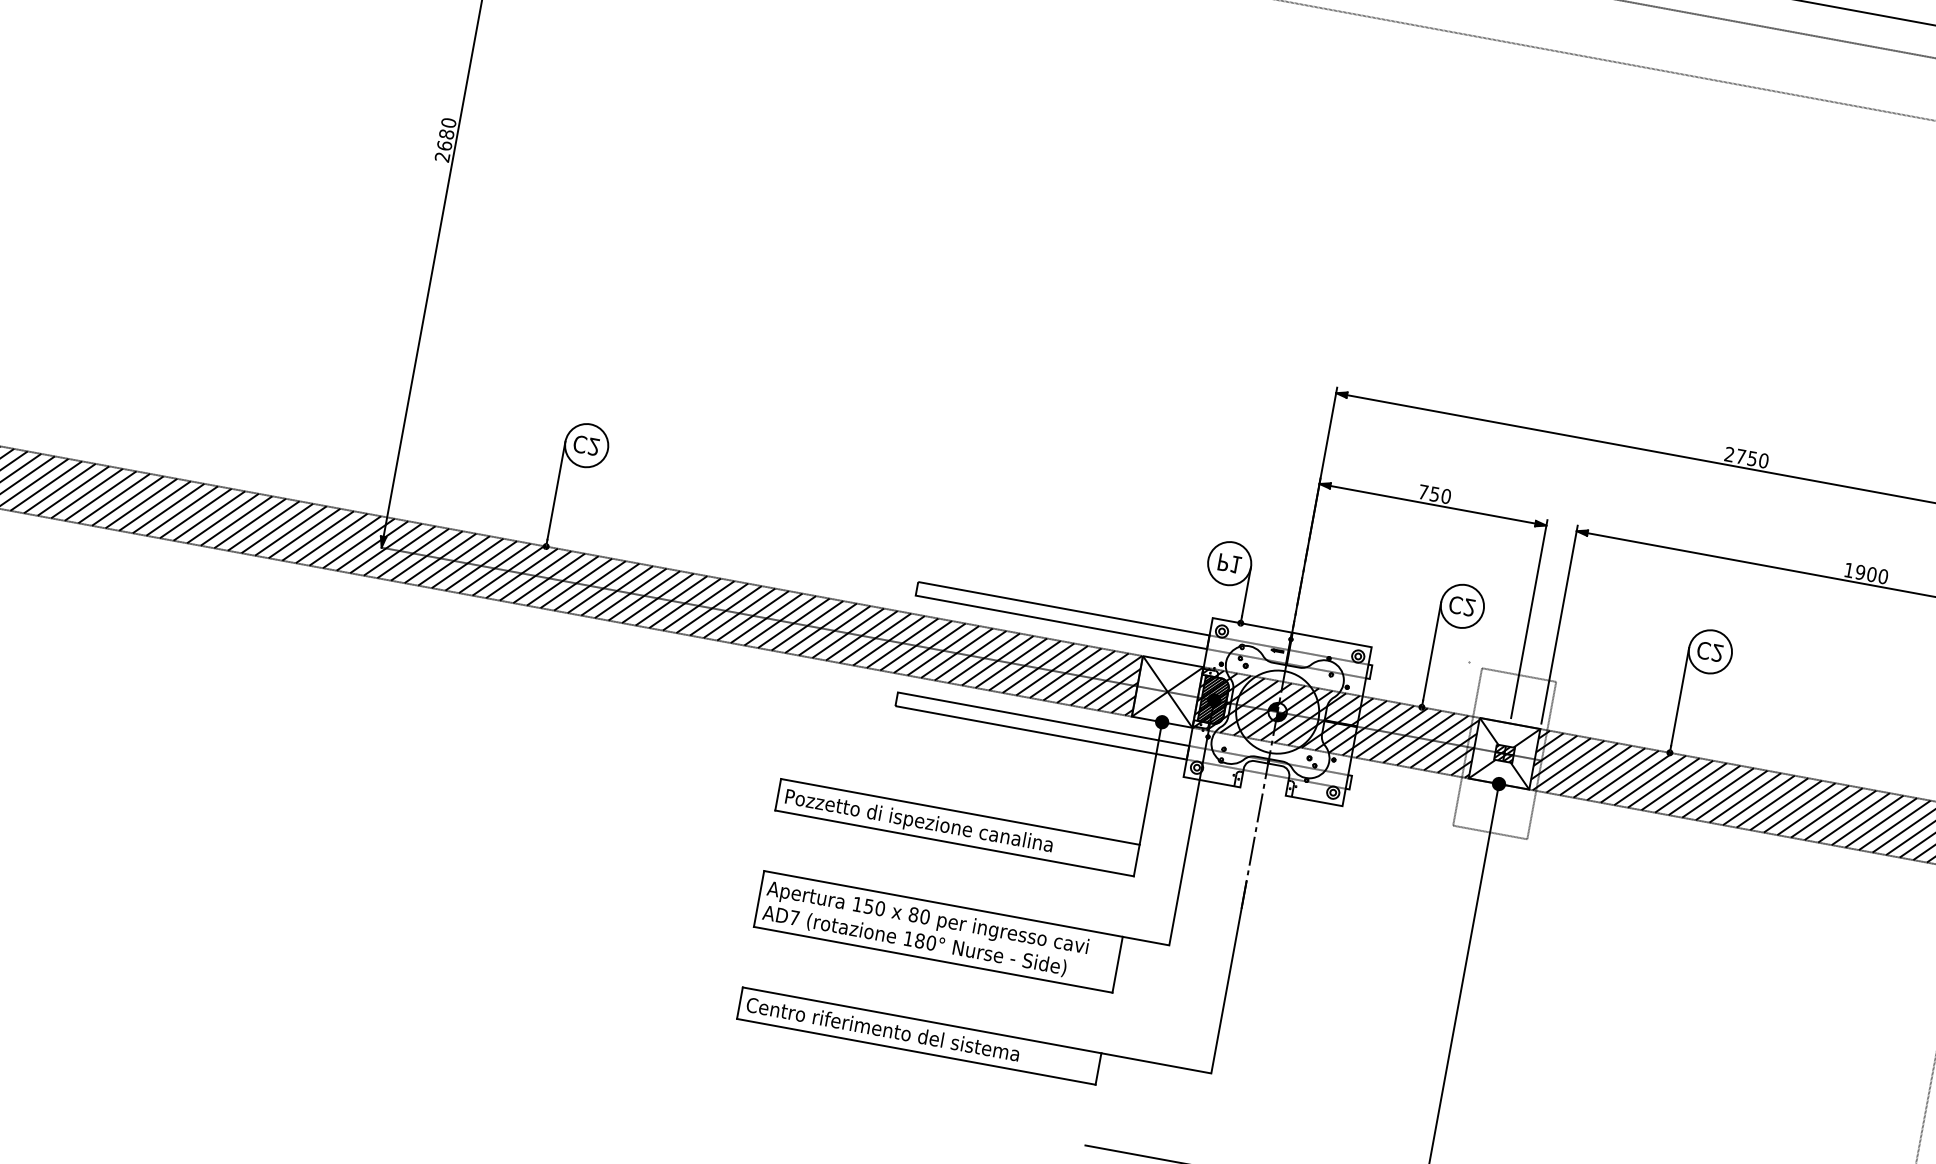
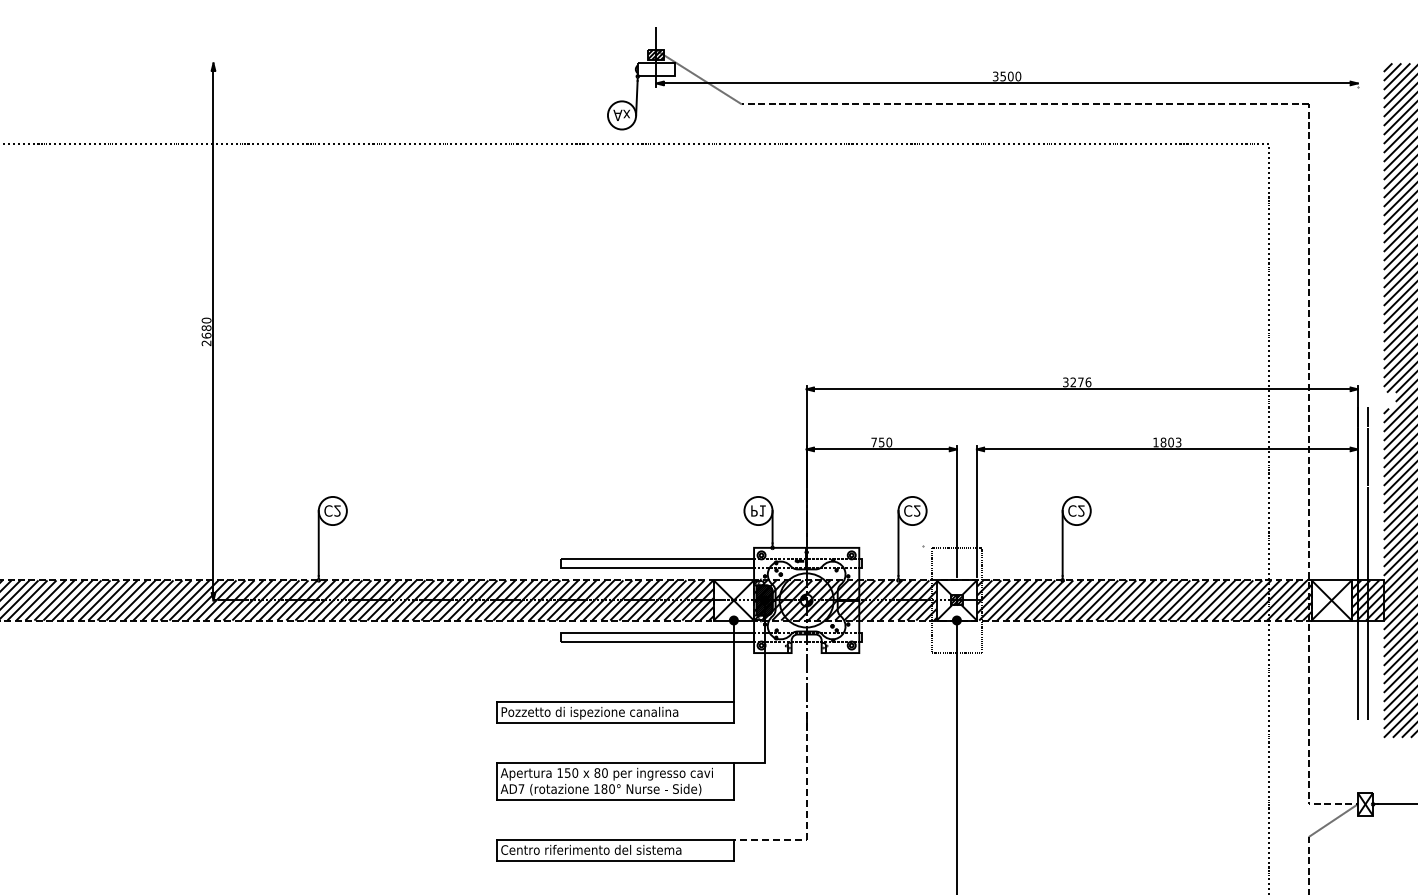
text: (1747, 457) -> (1077, 382), 2750 -> 3276
text: (1871, 574) -> (1170, 442), 1900 -> 1803
line: (1218, 1032) -> (806, 812), solid -> dashed

